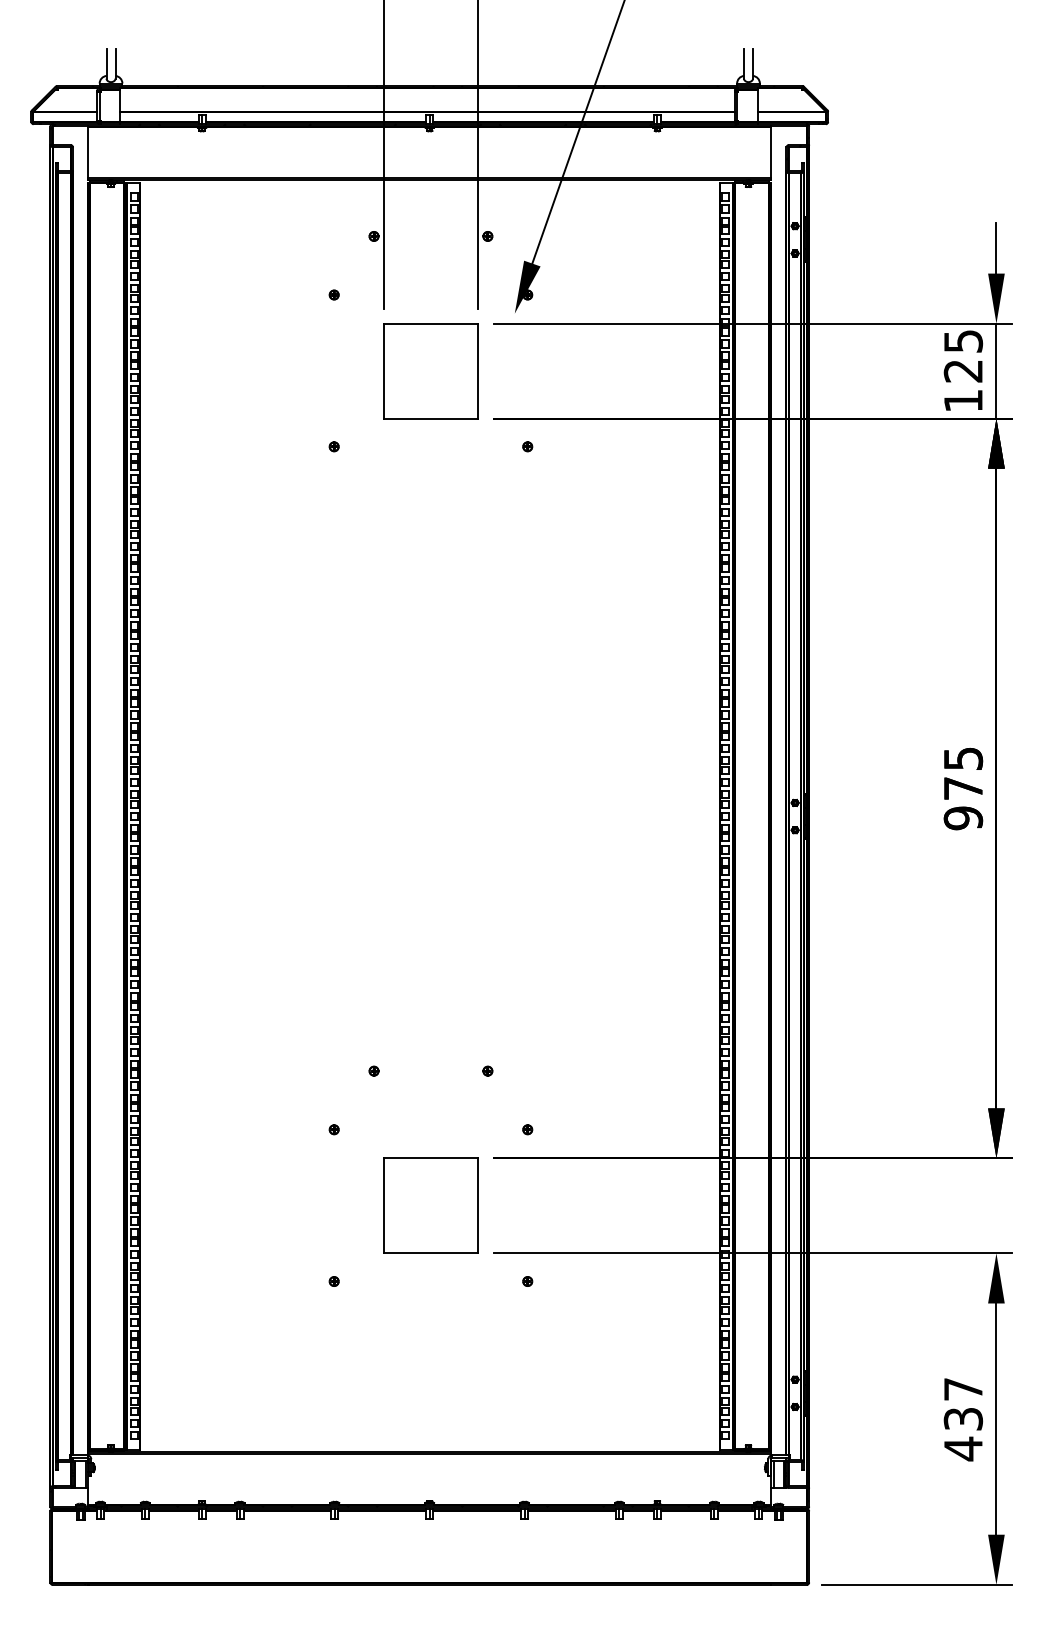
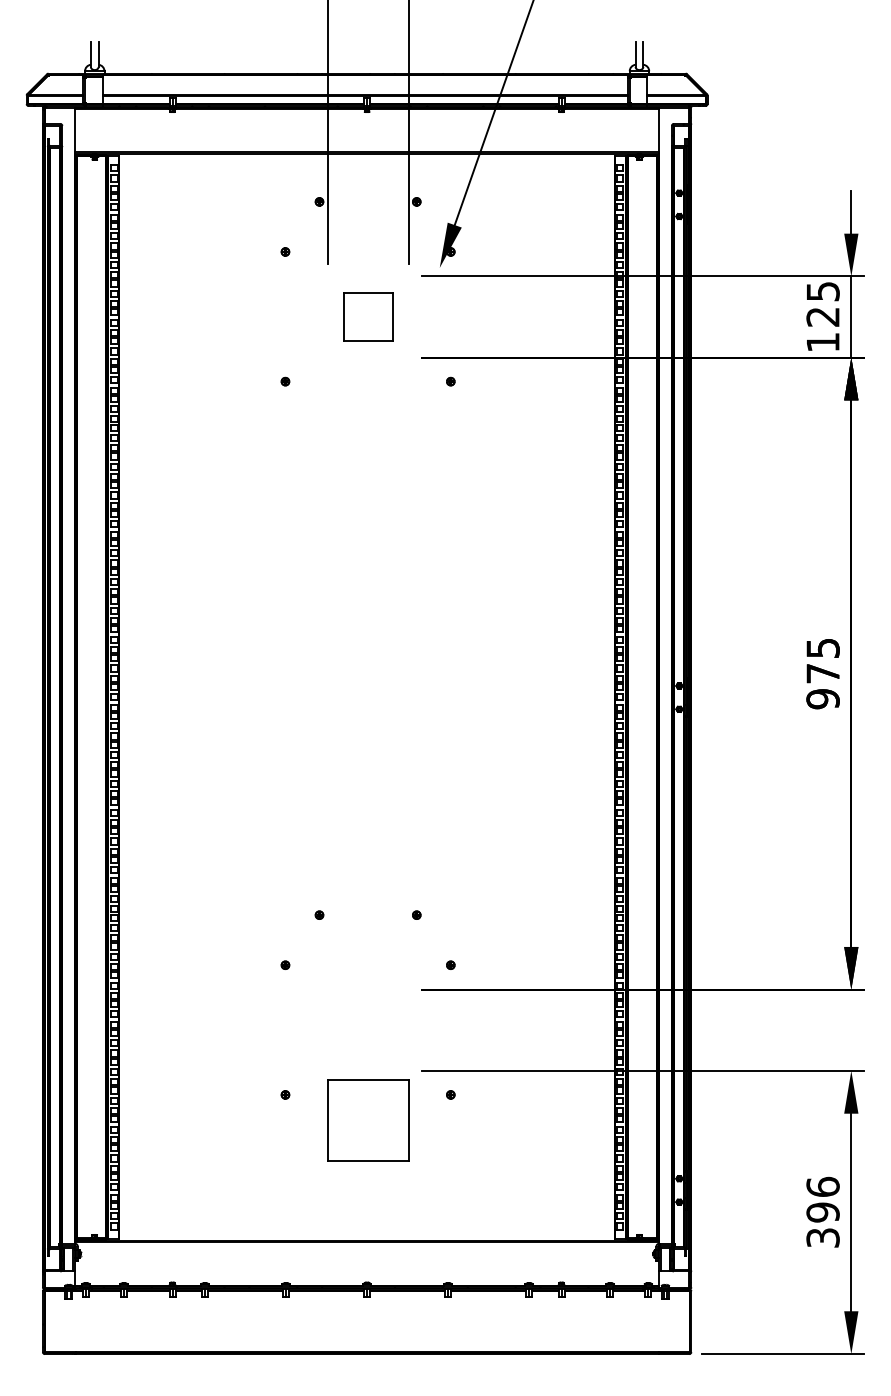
part: (431, 370) -> (368, 316), size x0.6
part: (431, 1206) -> (368, 1120), moved
text: (962, 1419) -> (822, 1212), 437 -> 396

